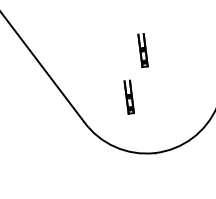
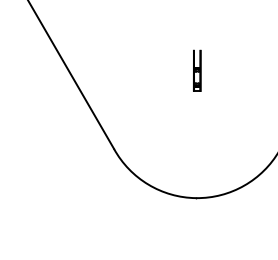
part: (129, 96) -> (173, 125), removed

